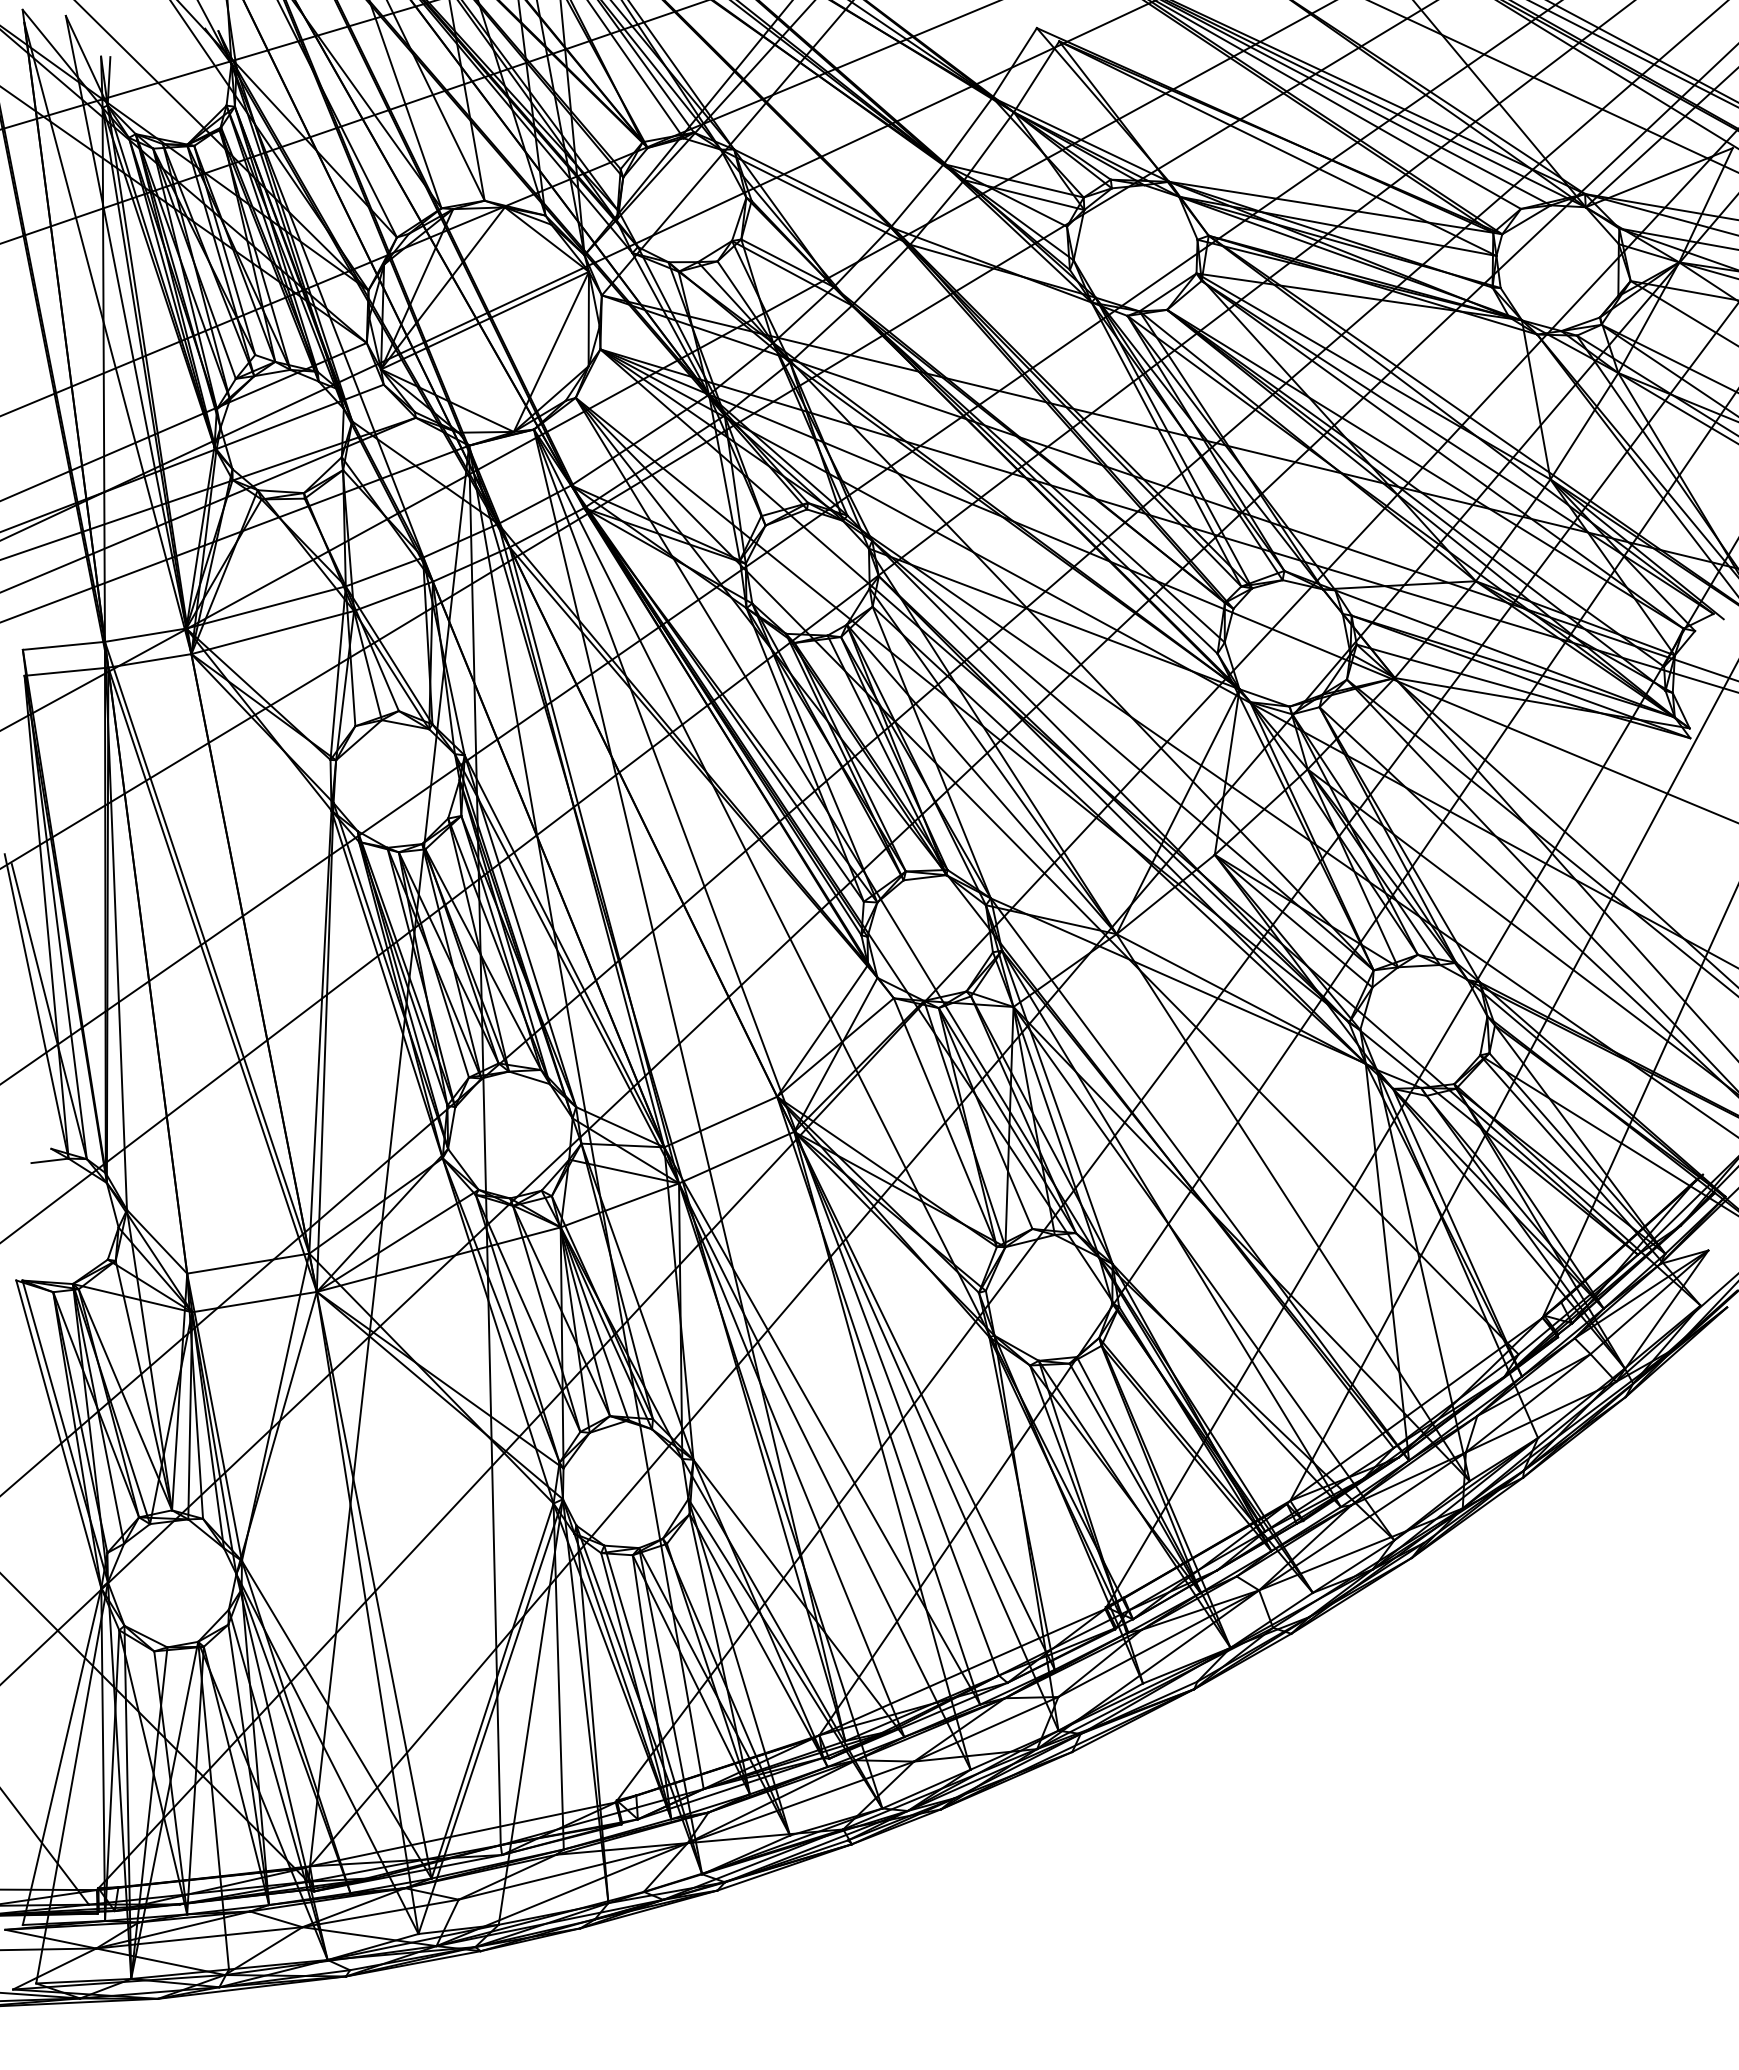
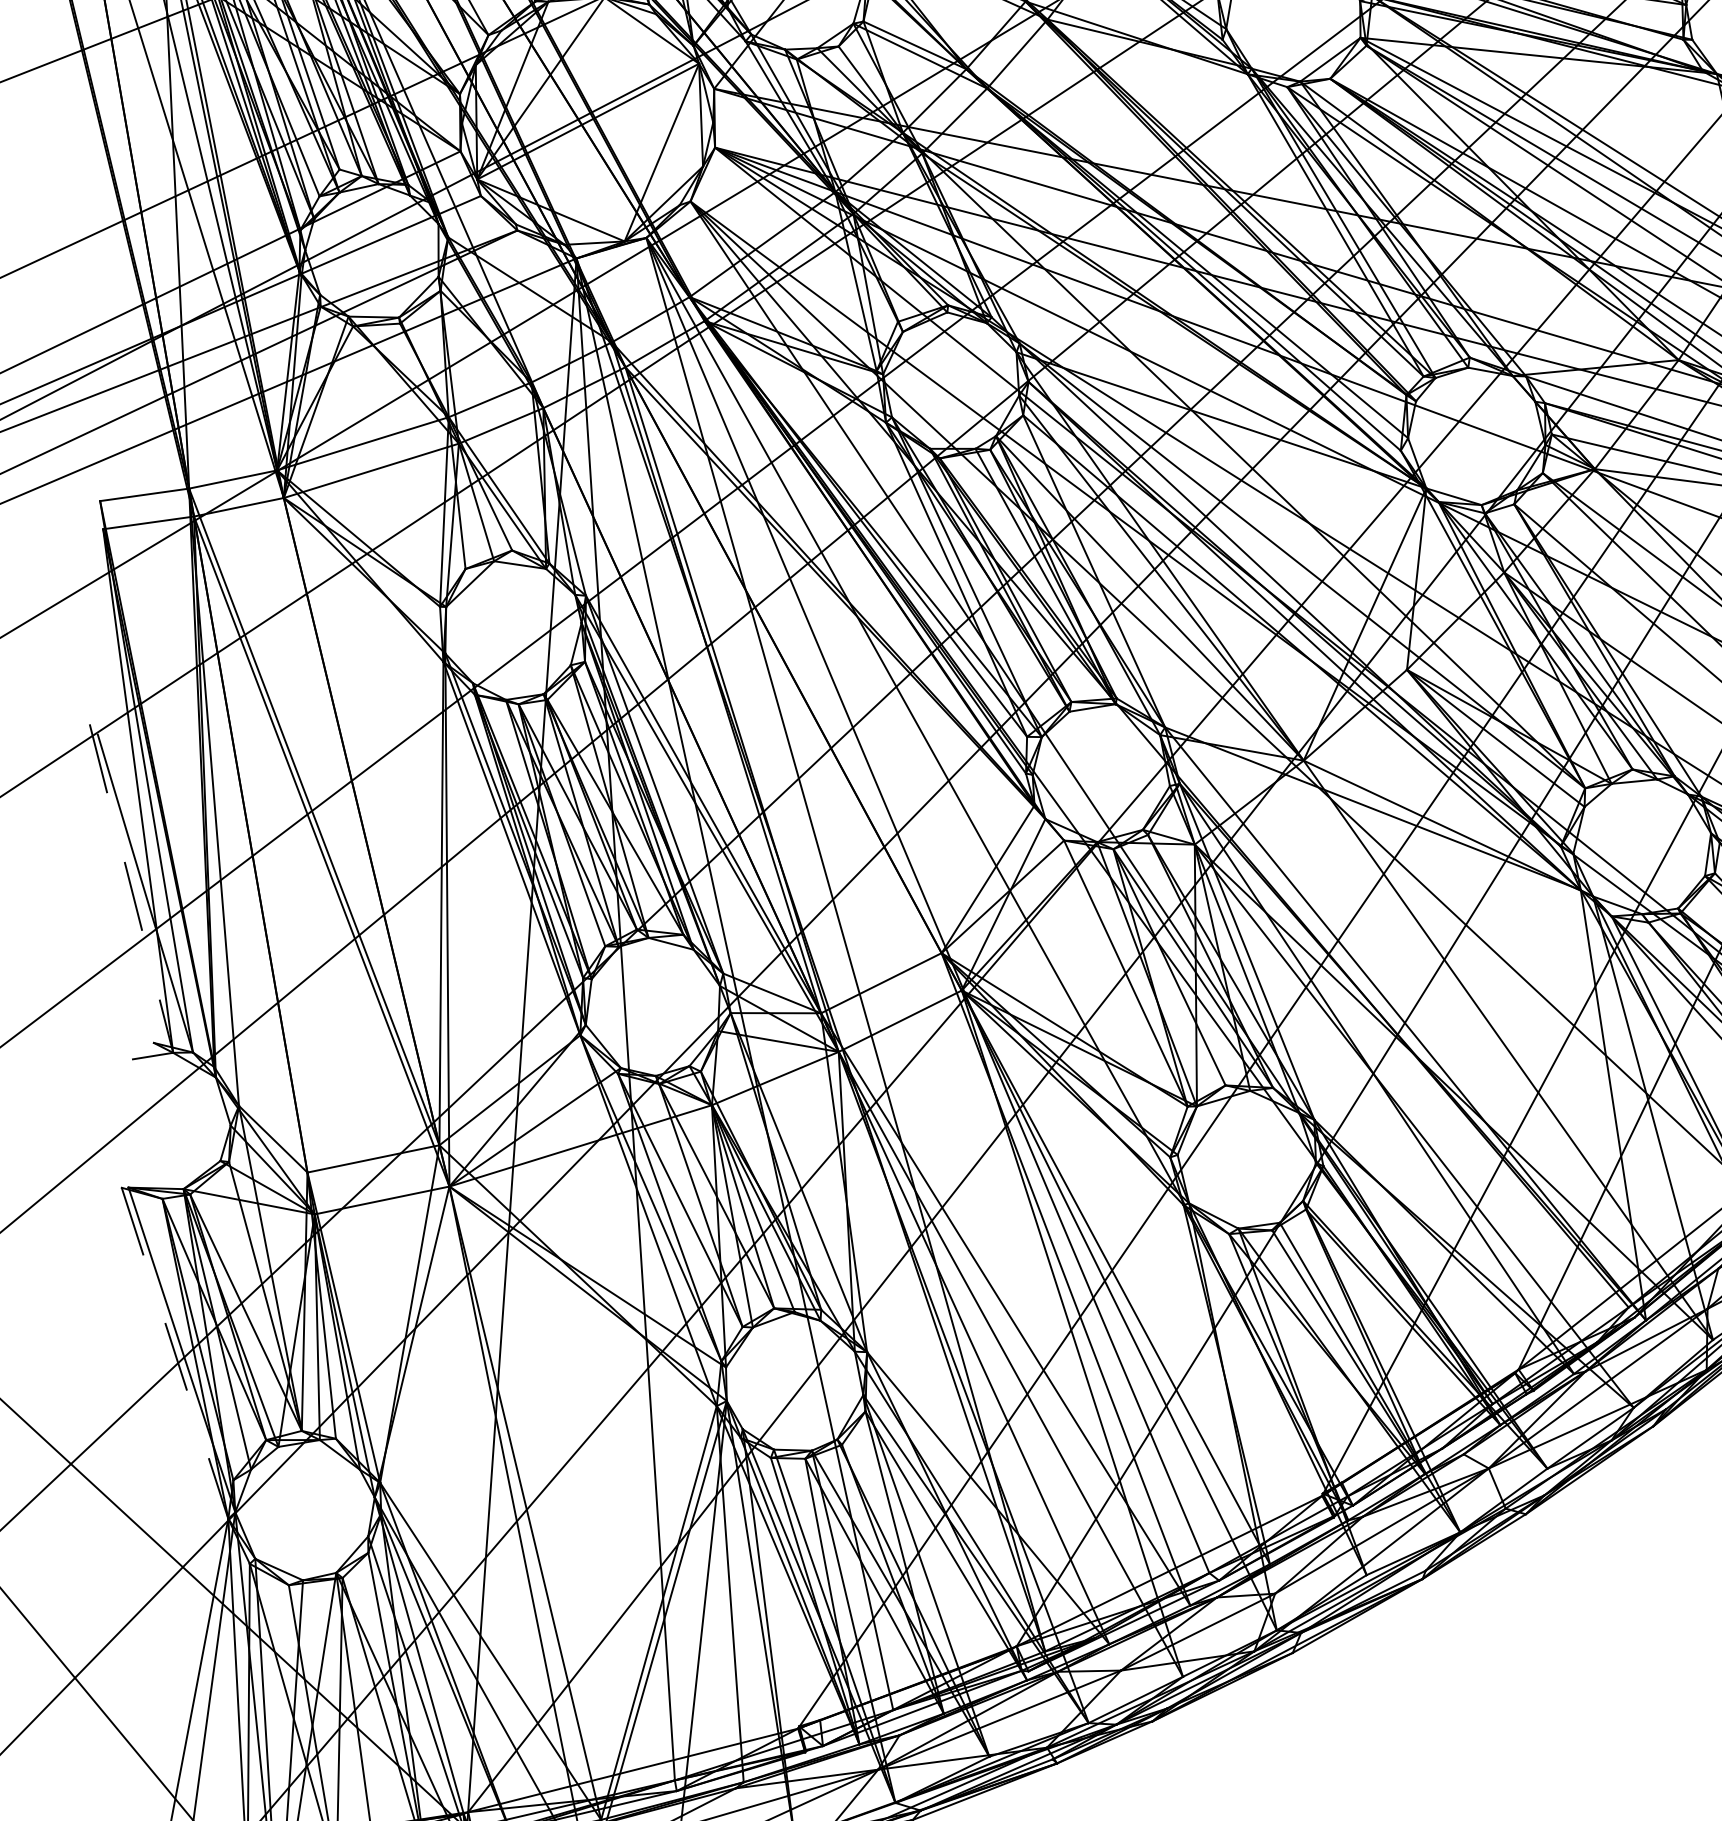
line: (36, 1006) -> (131, 888), solid -> dashed
line: (58, 1434) -> (174, 1353), solid -> dashed

